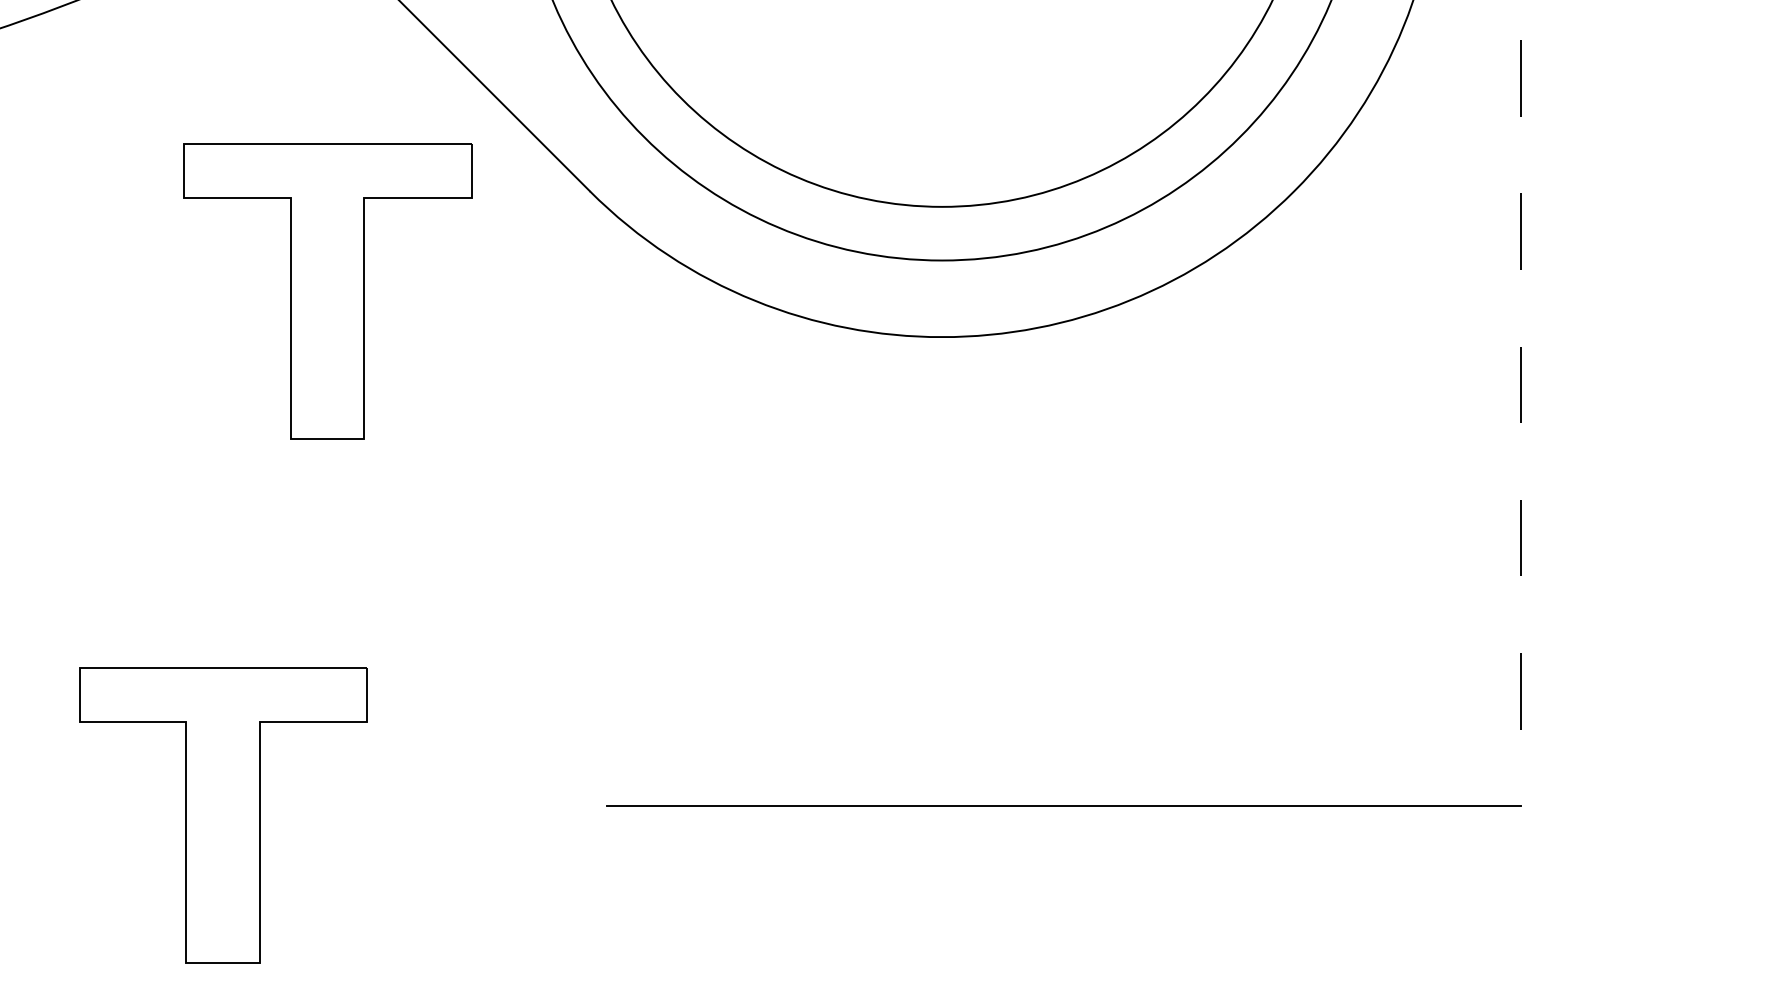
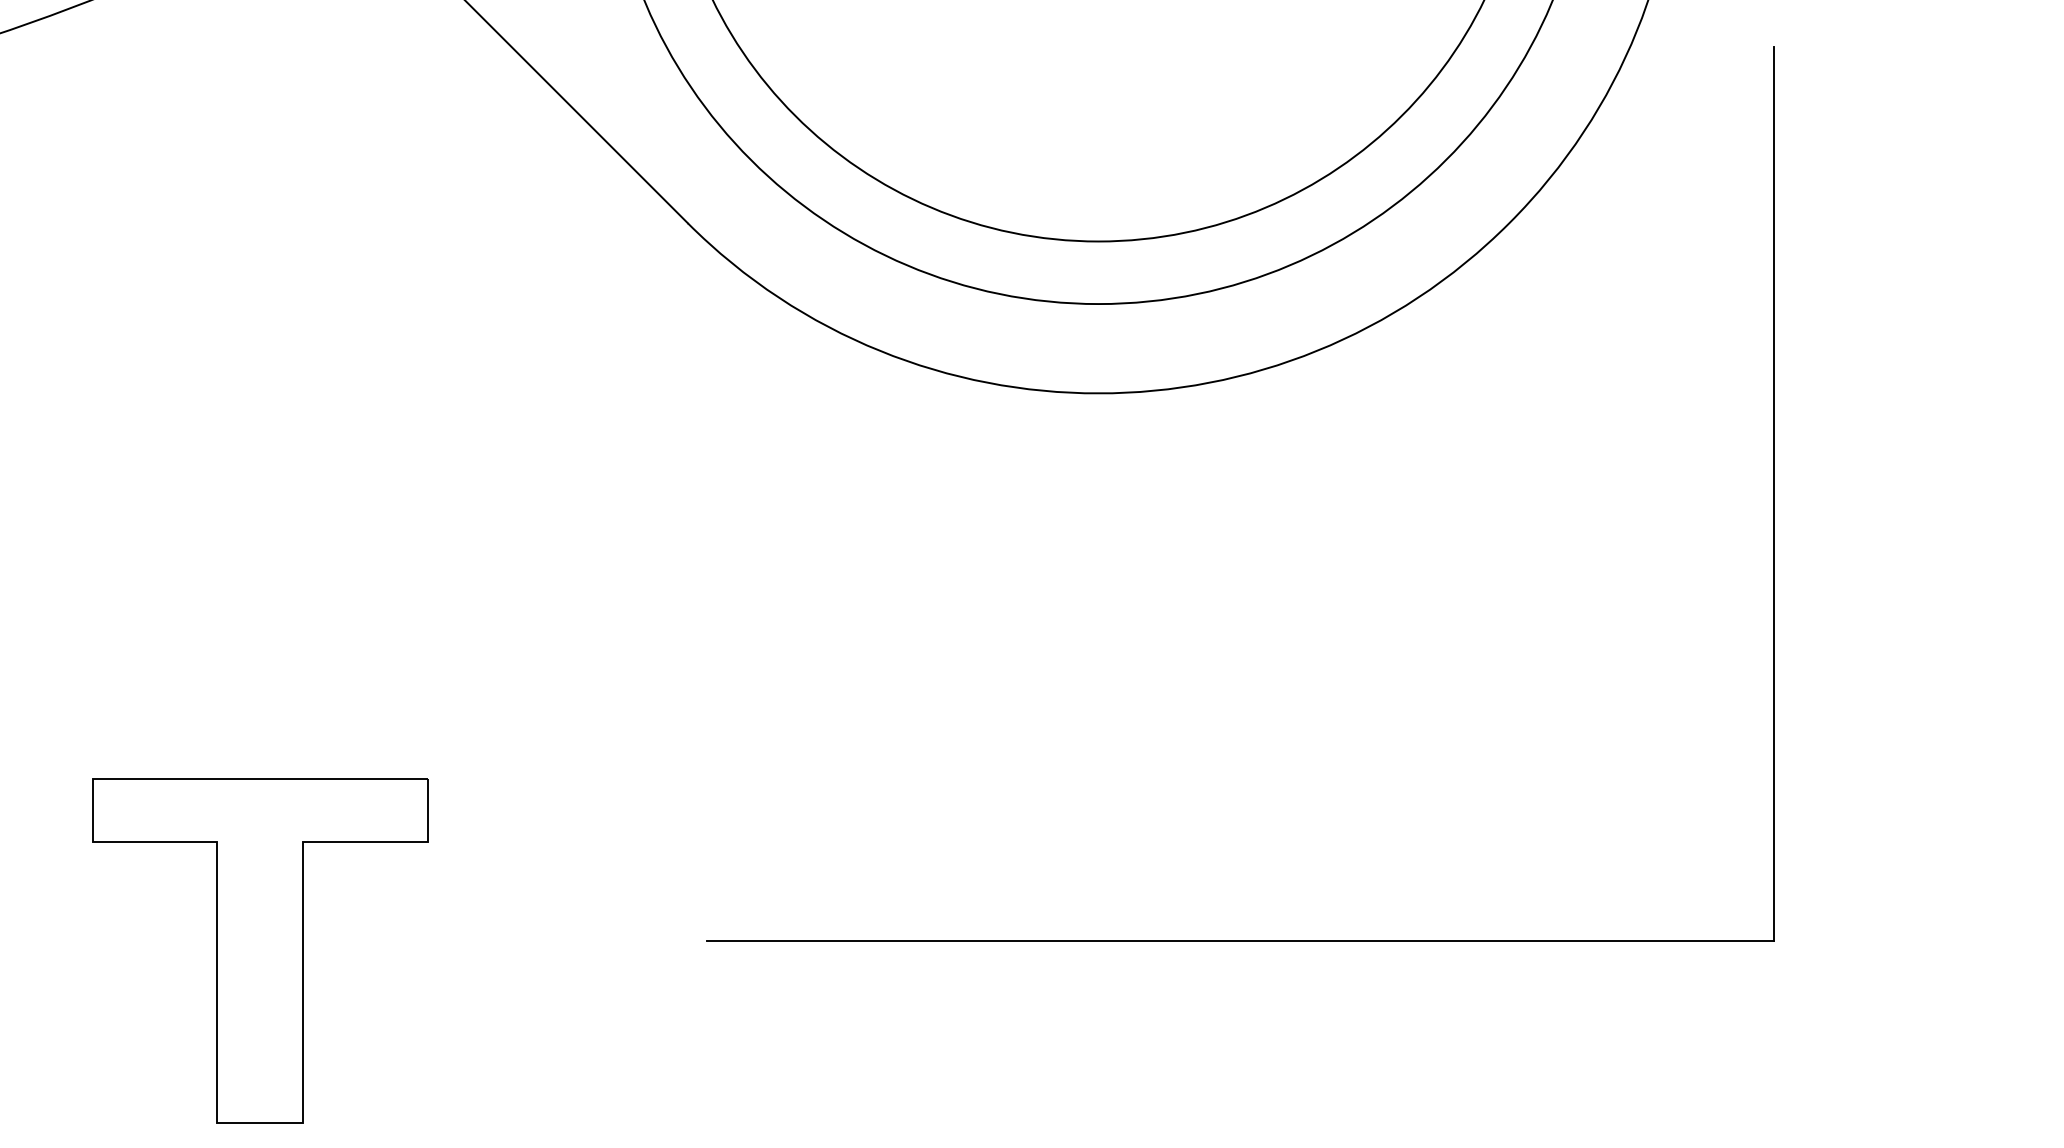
part: (328, 290) -> (382, 339), removed
line: (1521, 422) -> (1774, 493), dashed -> solid

